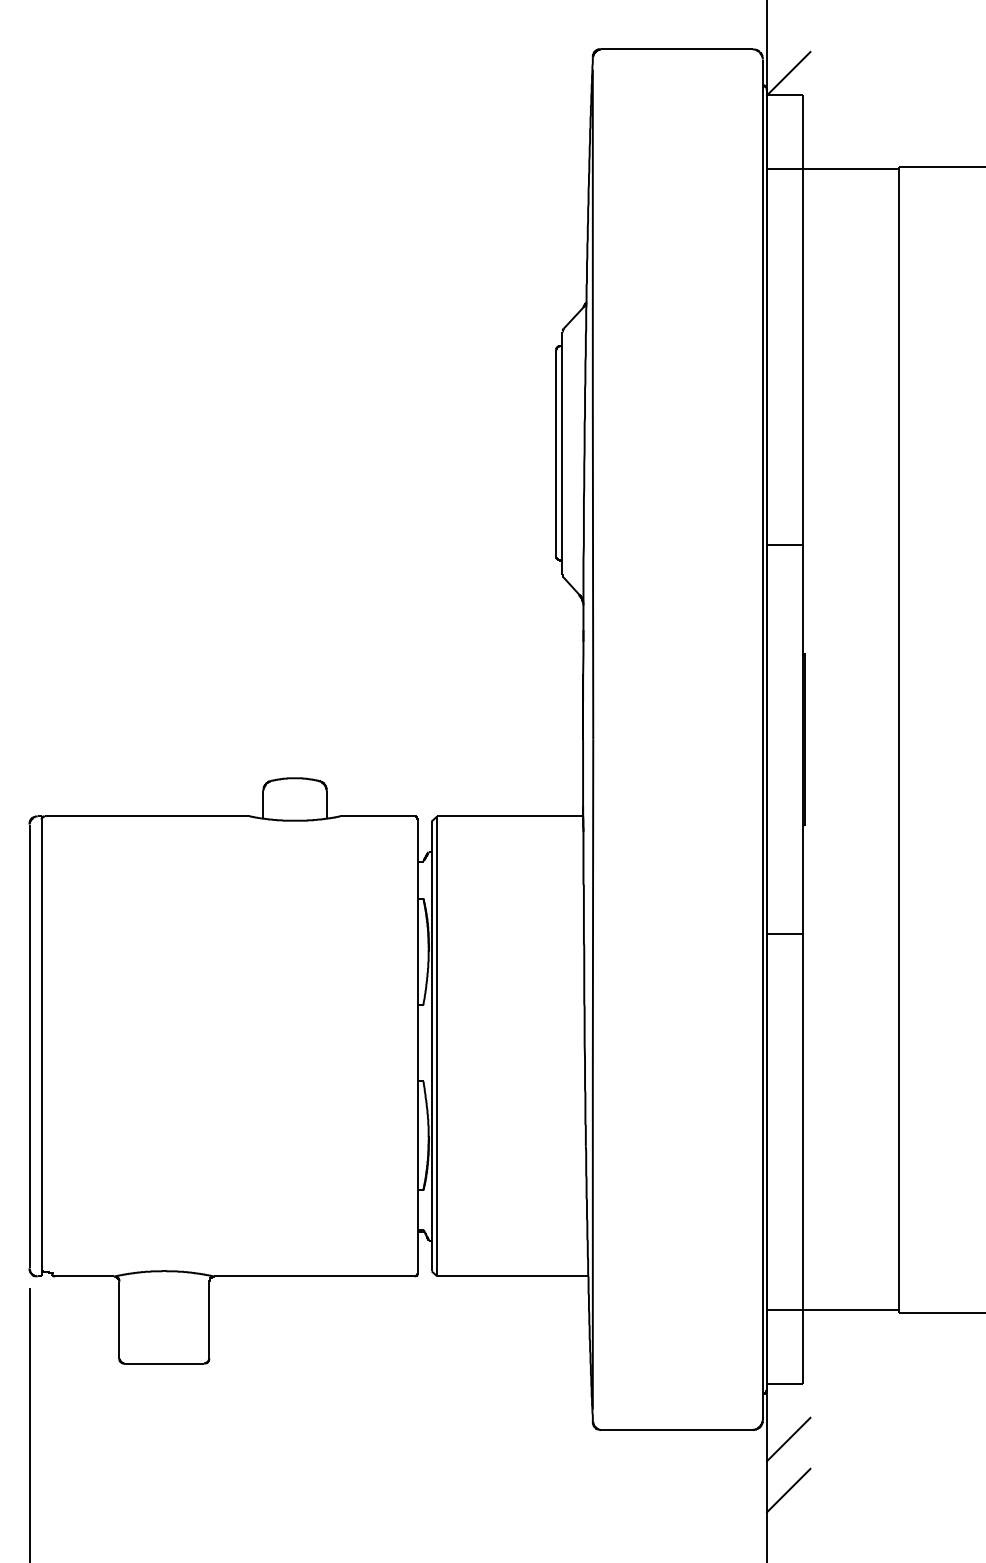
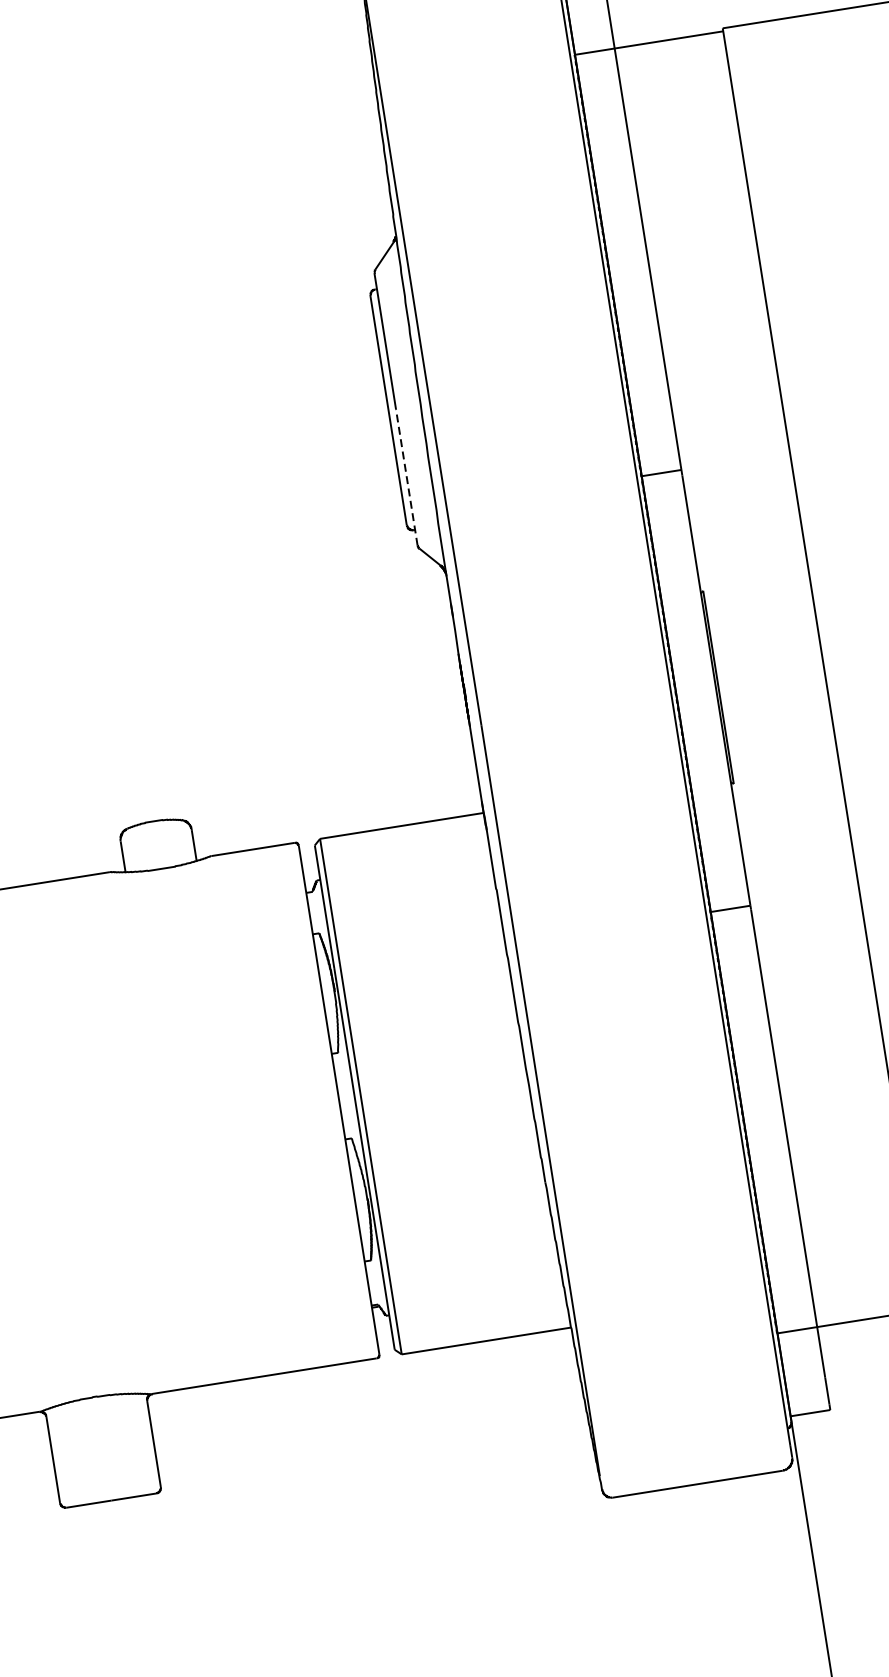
line: (562, 514) -> (406, 478), solid -> dashed
line: (788, 1439) -> (824, 1474), removed
line: (788, 1490) -> (833, 1532), removed

